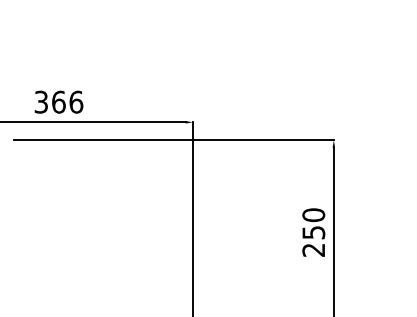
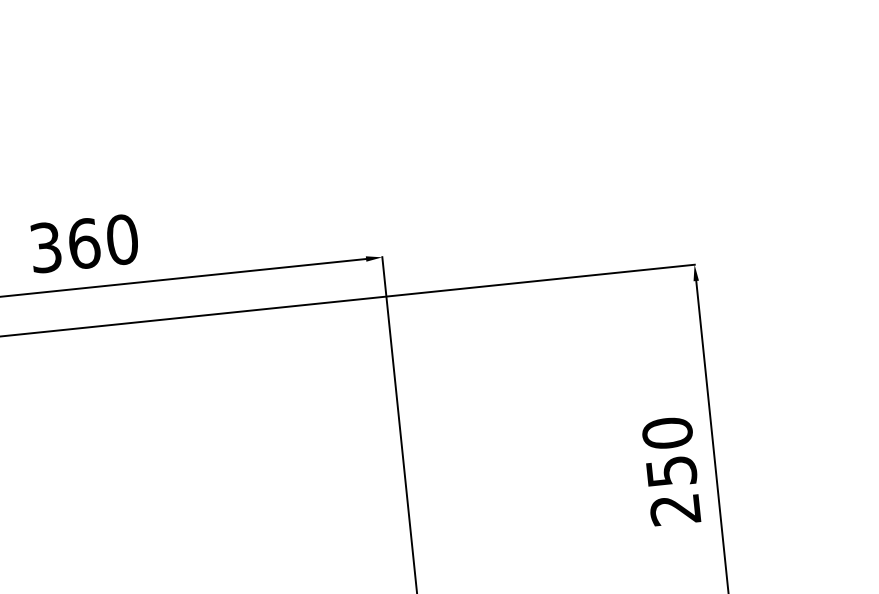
text: (76, 101) -> (122, 238), 366 -> 360

